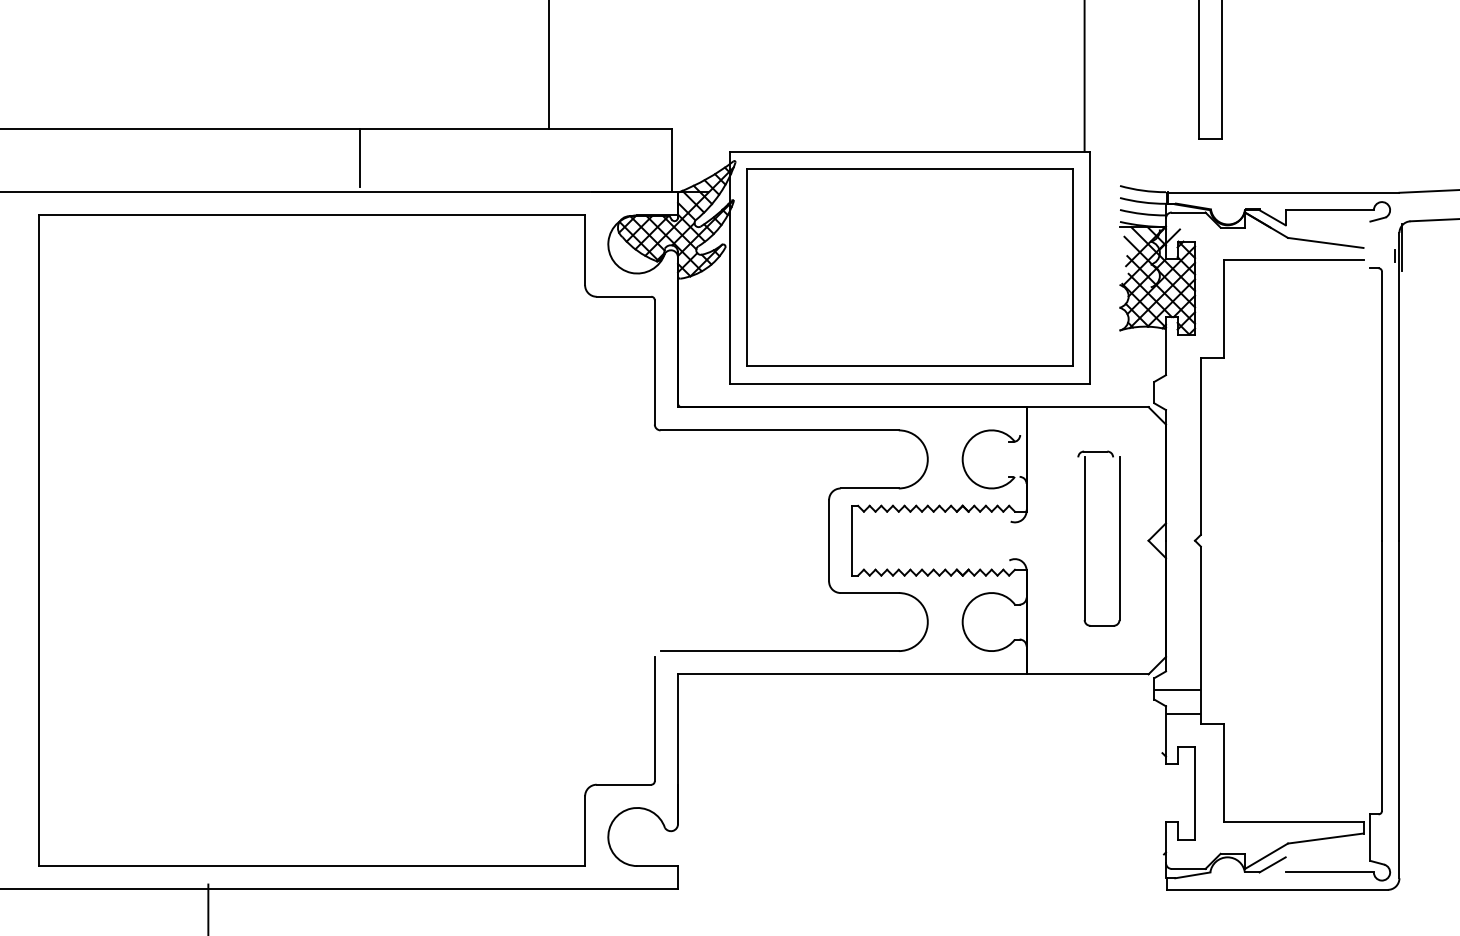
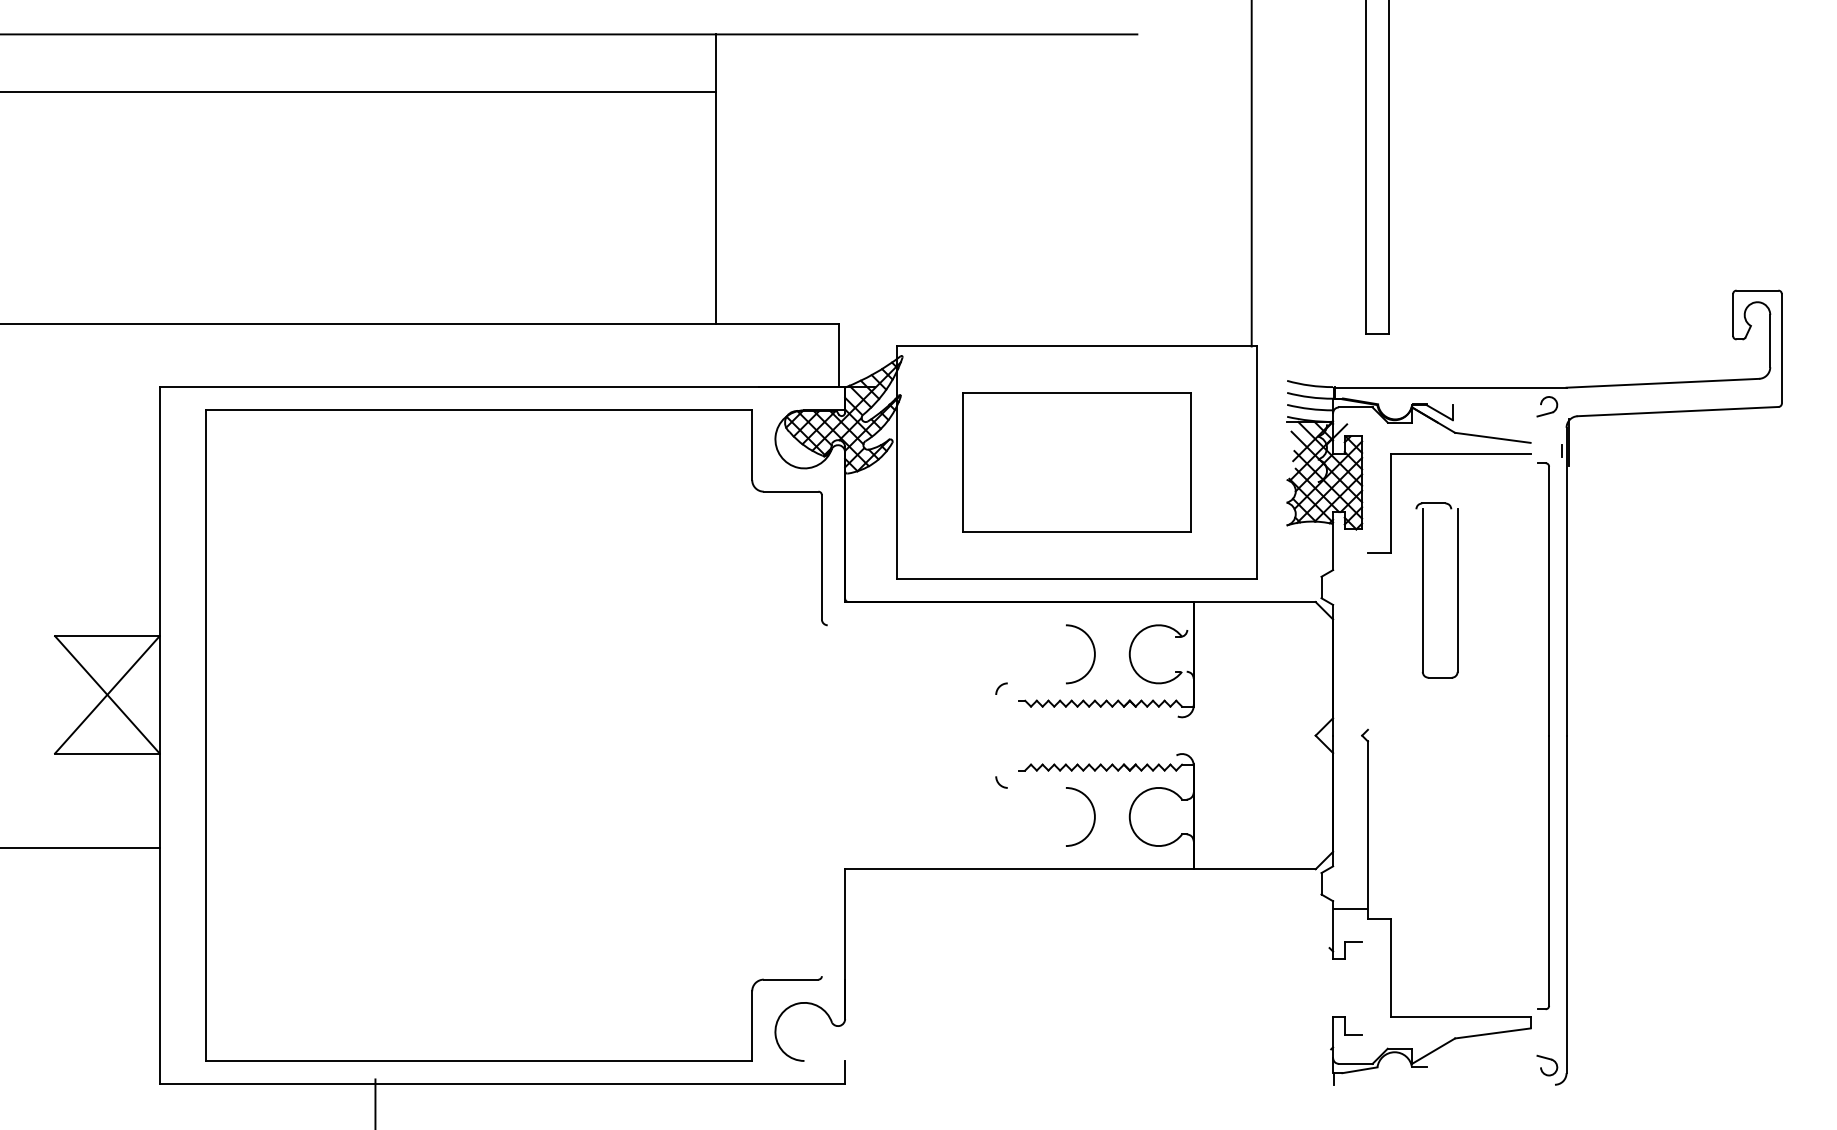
line: (360, 158) -> (527, 353), removed
line: (1329, 210) -> (1496, 405), removed
part: (909, 267) -> (1076, 462), size x0.7
line: (779, 430) -> (946, 625), removed
line: (1200, 445) -> (1367, 640), removed
line: (869, 488) -> (1036, 683), removed
part: (1085, 538) -> (1423, 590), moved
line: (829, 540) -> (996, 735), removed
line: (852, 540) -> (1019, 735), removed
line: (869, 592) -> (1036, 787), removed
line: (779, 651) -> (946, 846), removed
line: (1177, 689) -> (1344, 884), removed
line: (654, 718) -> (821, 913), removed
line: (1195, 792) -> (1362, 987), removed
line: (1370, 837) -> (1537, 1032), removed
line: (1272, 864) -> (1439, 1059), removed
line: (657, 865) -> (824, 1060), removed
line: (1329, 872) -> (1496, 1067), removed
line: (1277, 889) -> (1444, 1084), removed

